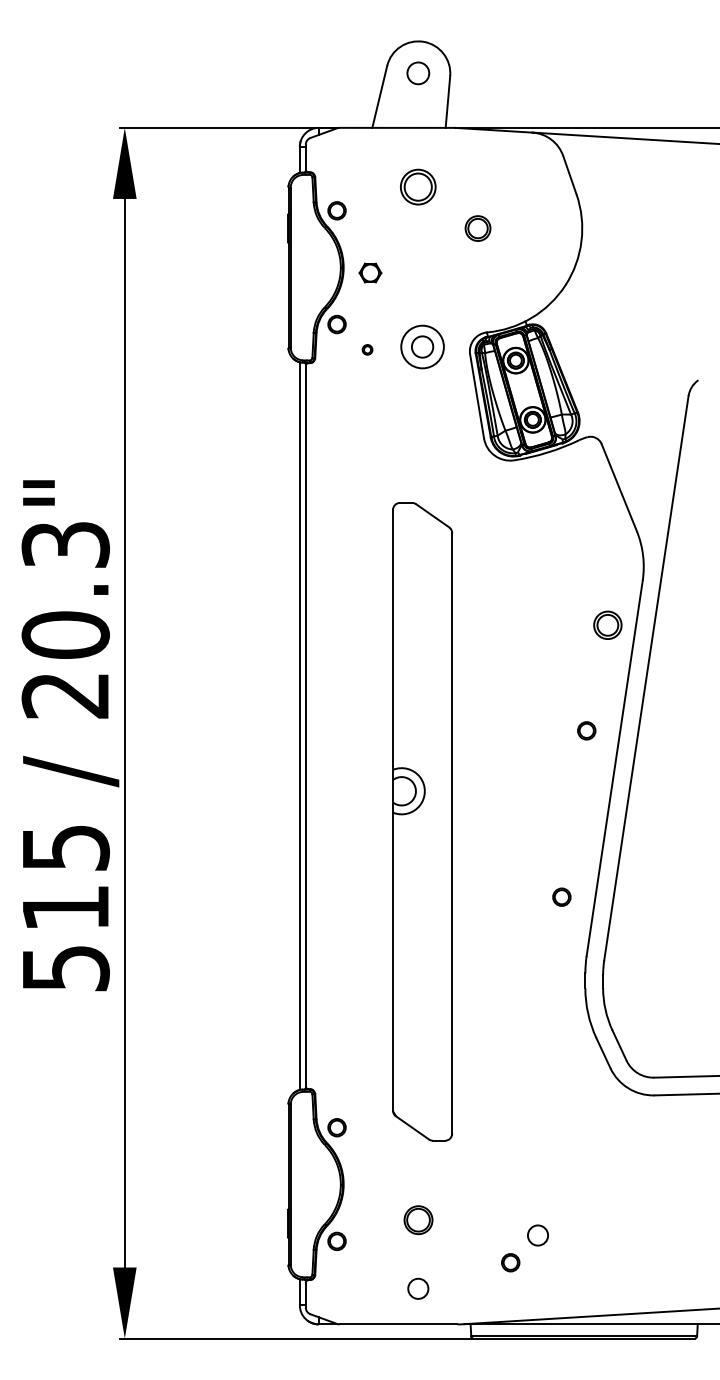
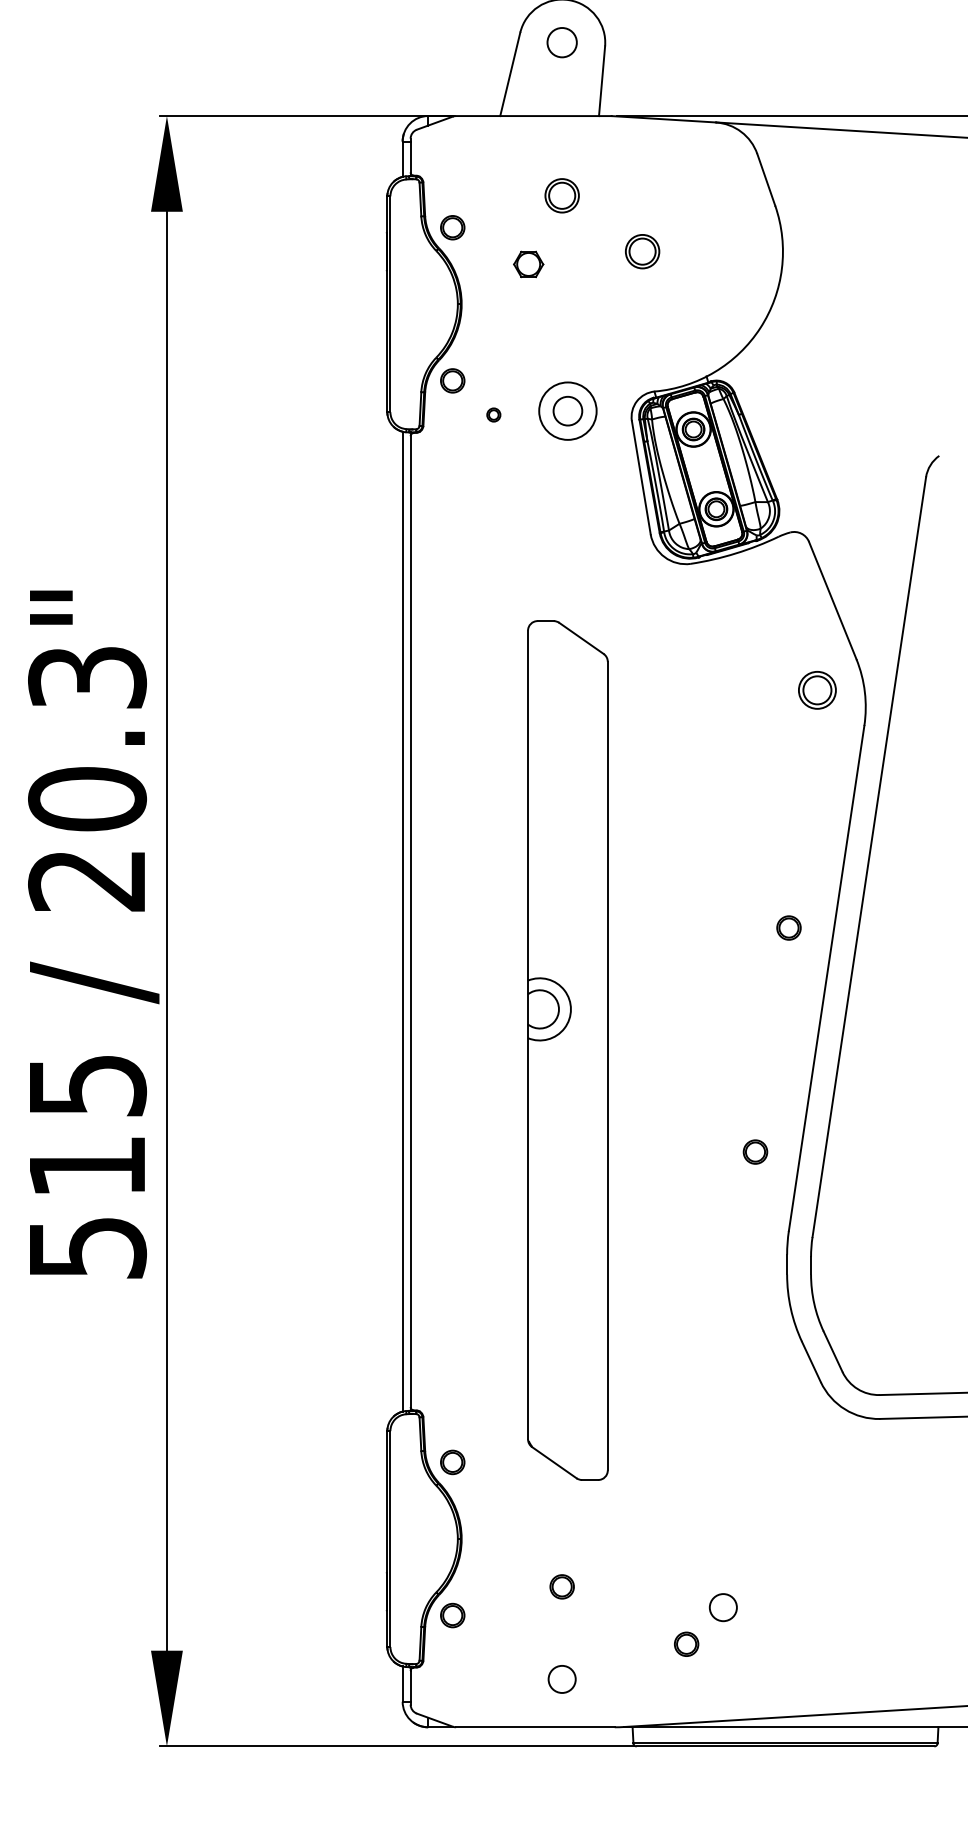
part: (418, 186) -> (562, 195), size x0.71
part: (370, 272) -> (528, 263), moved
part: (607, 624) -> (816, 689), moved
part: (417, 1219) -> (561, 1586), size x0.62

